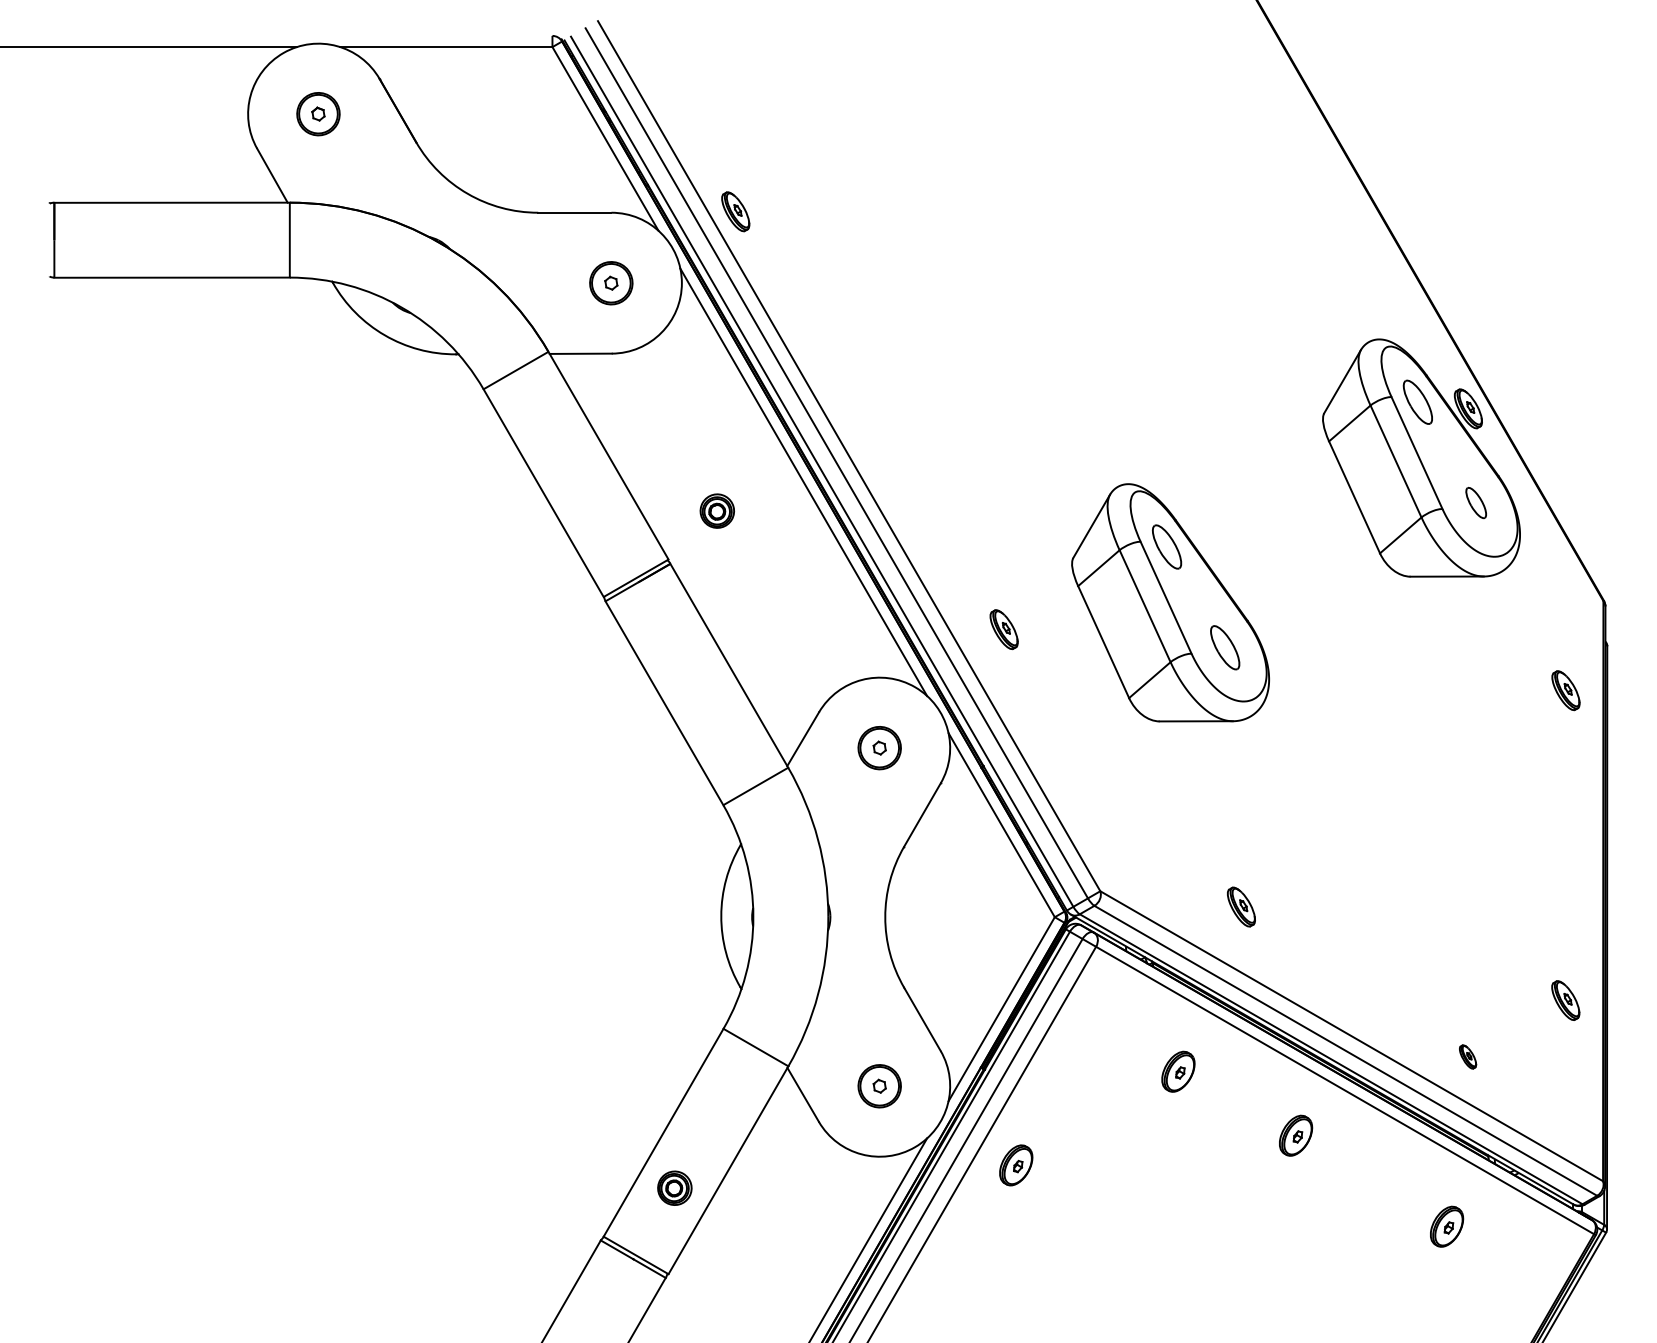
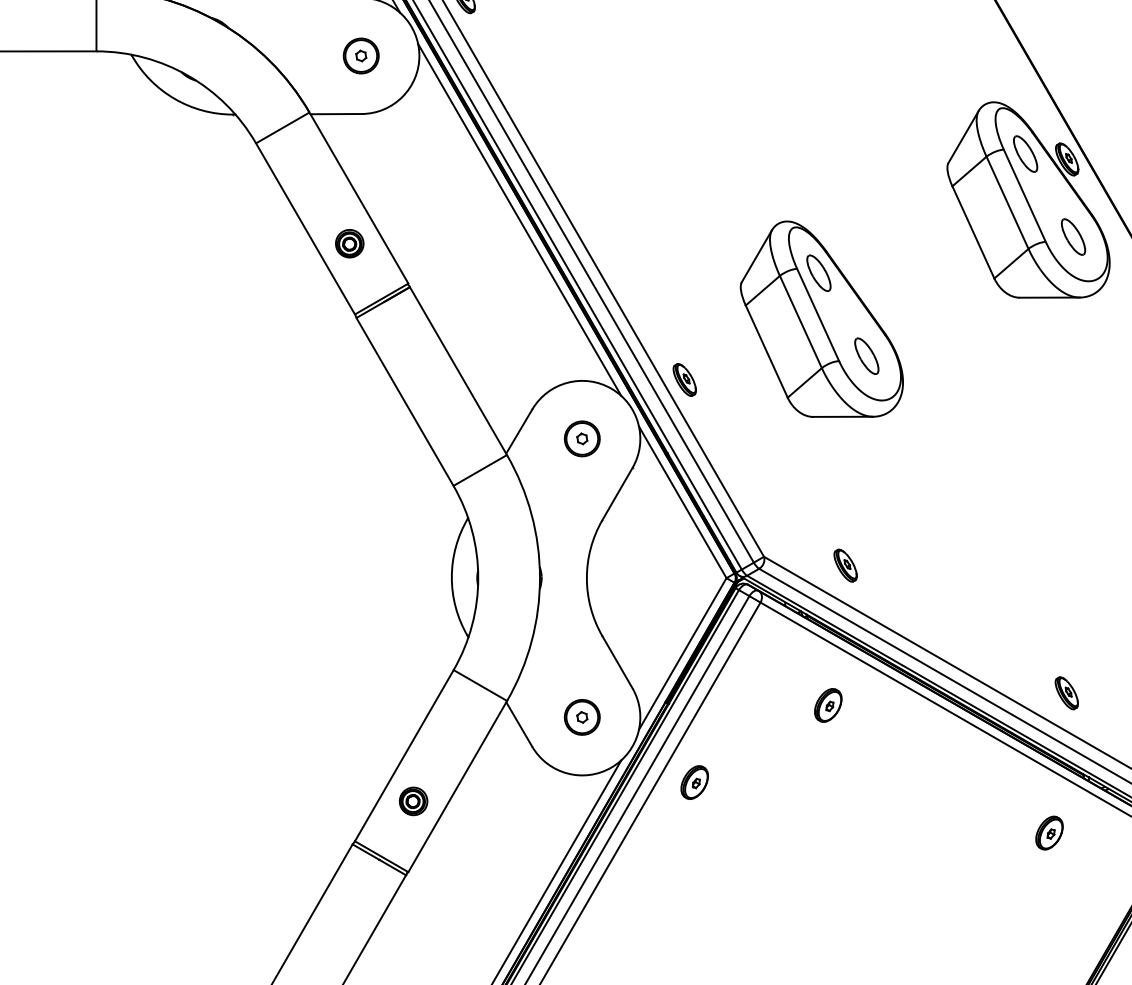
part: (1476, 502) -> (1073, 236), size x1.43
part: (716, 510) -> (349, 243), moved
part: (1003, 629) -> (684, 379), moved
part: (1241, 906) -> (845, 565), moved
part: (1467, 1056) -> (1066, 692), size x1.67
part: (1296, 1135) -> (925, 757), removed

